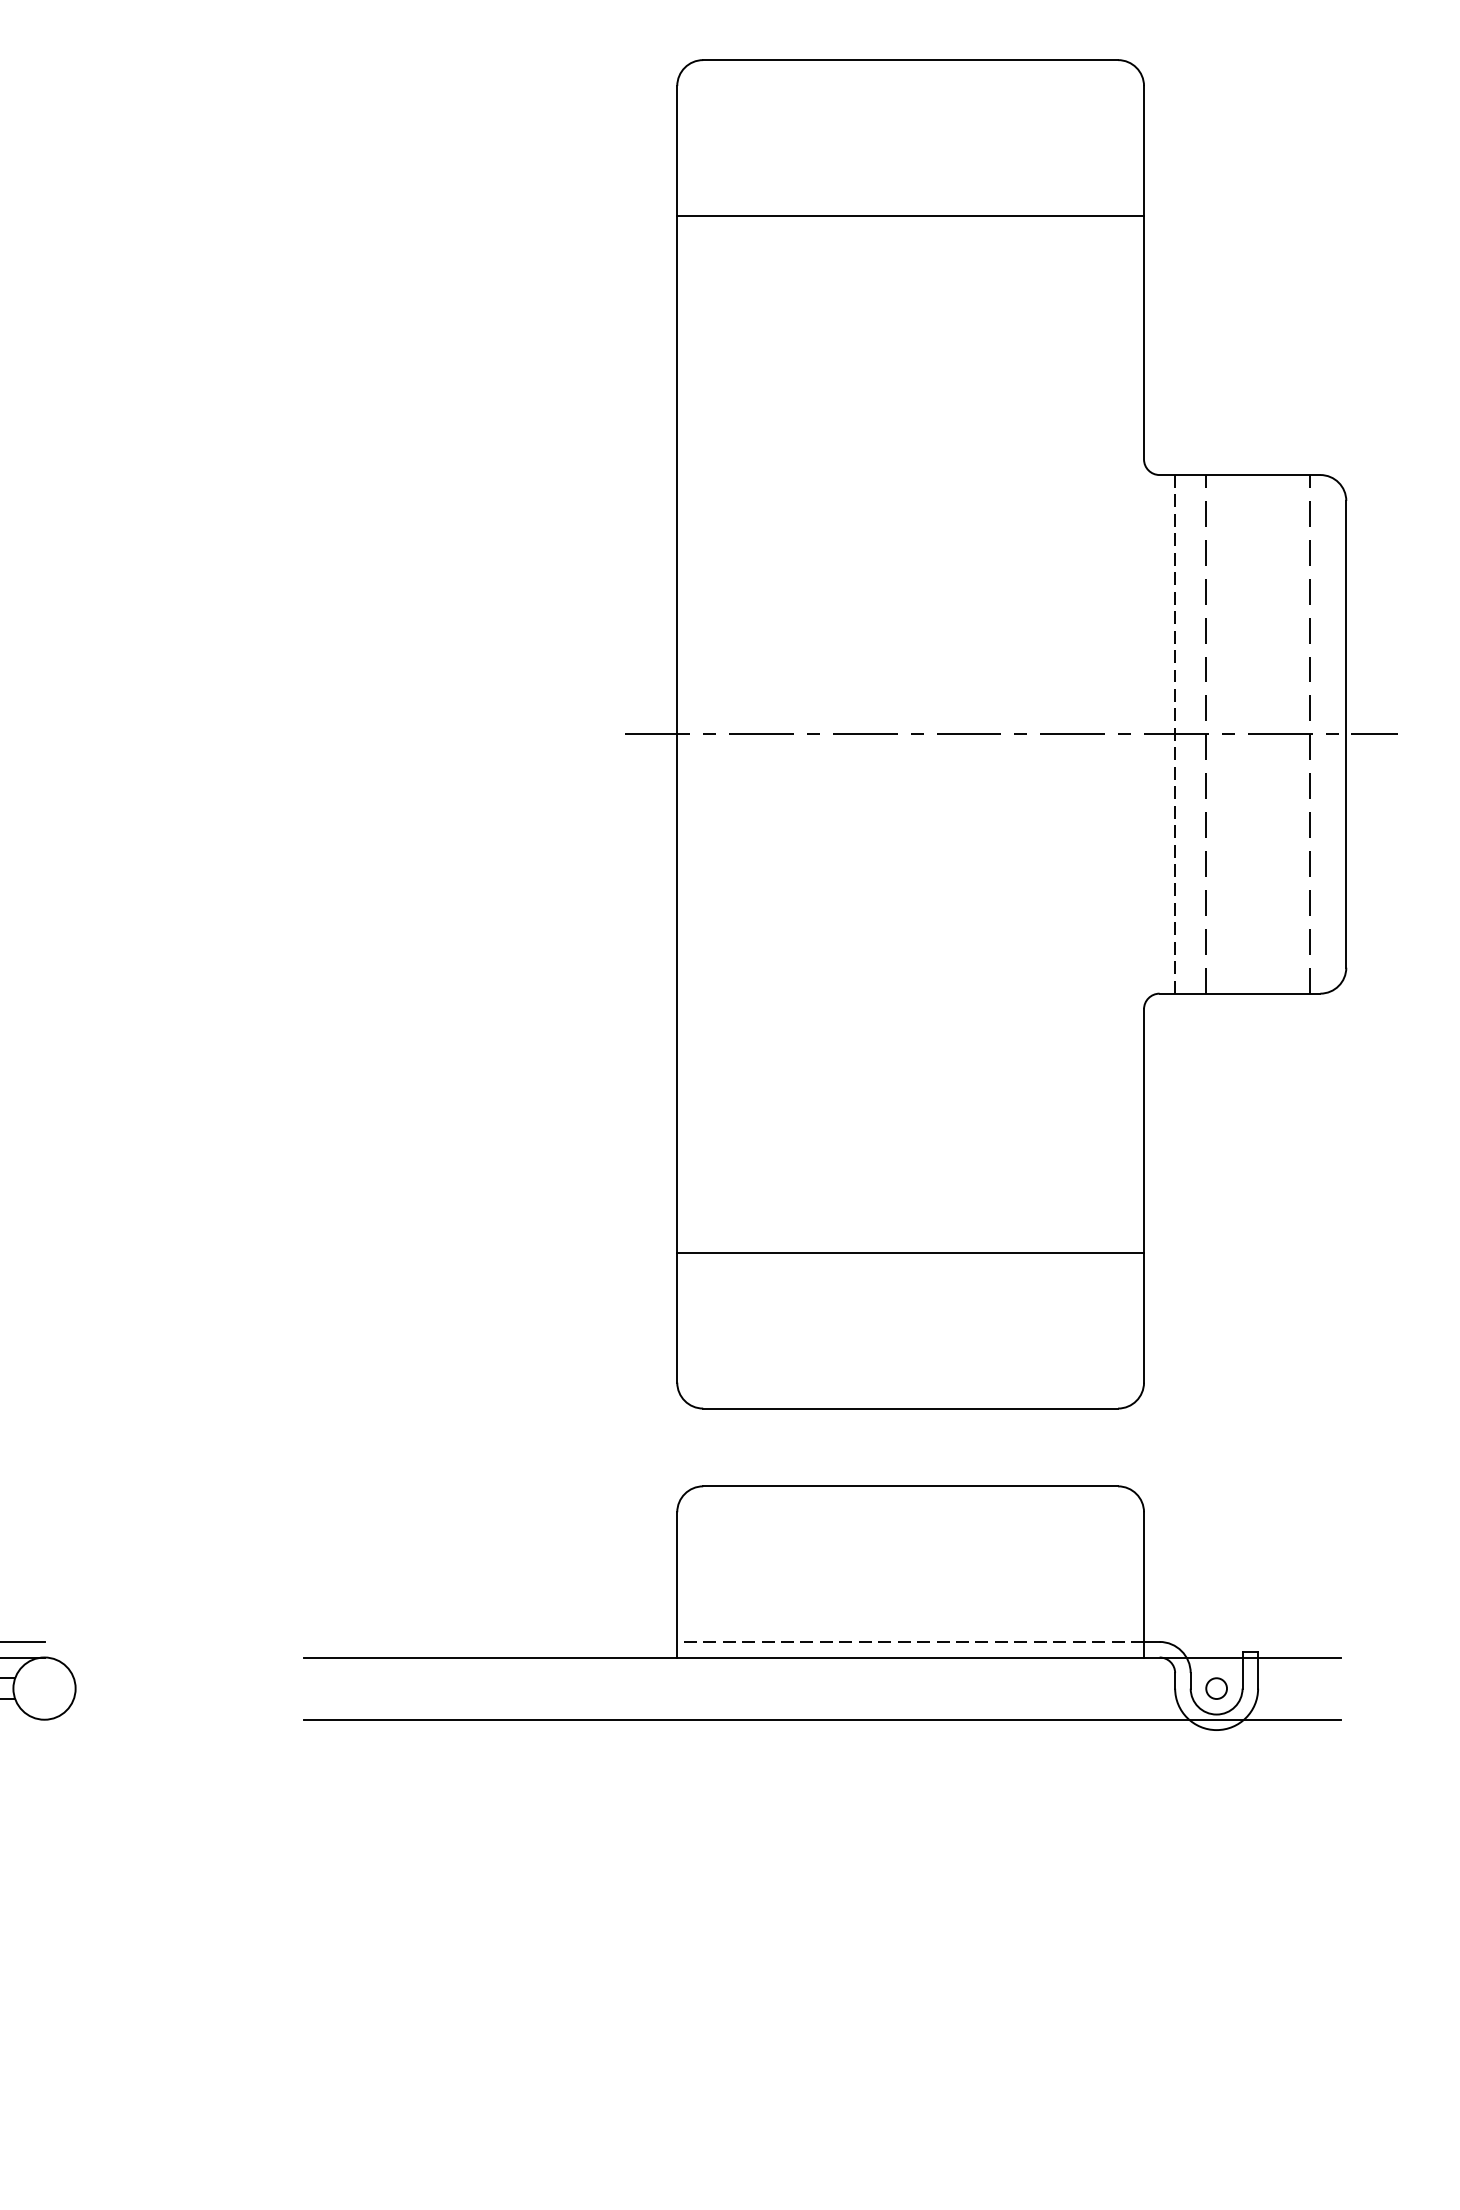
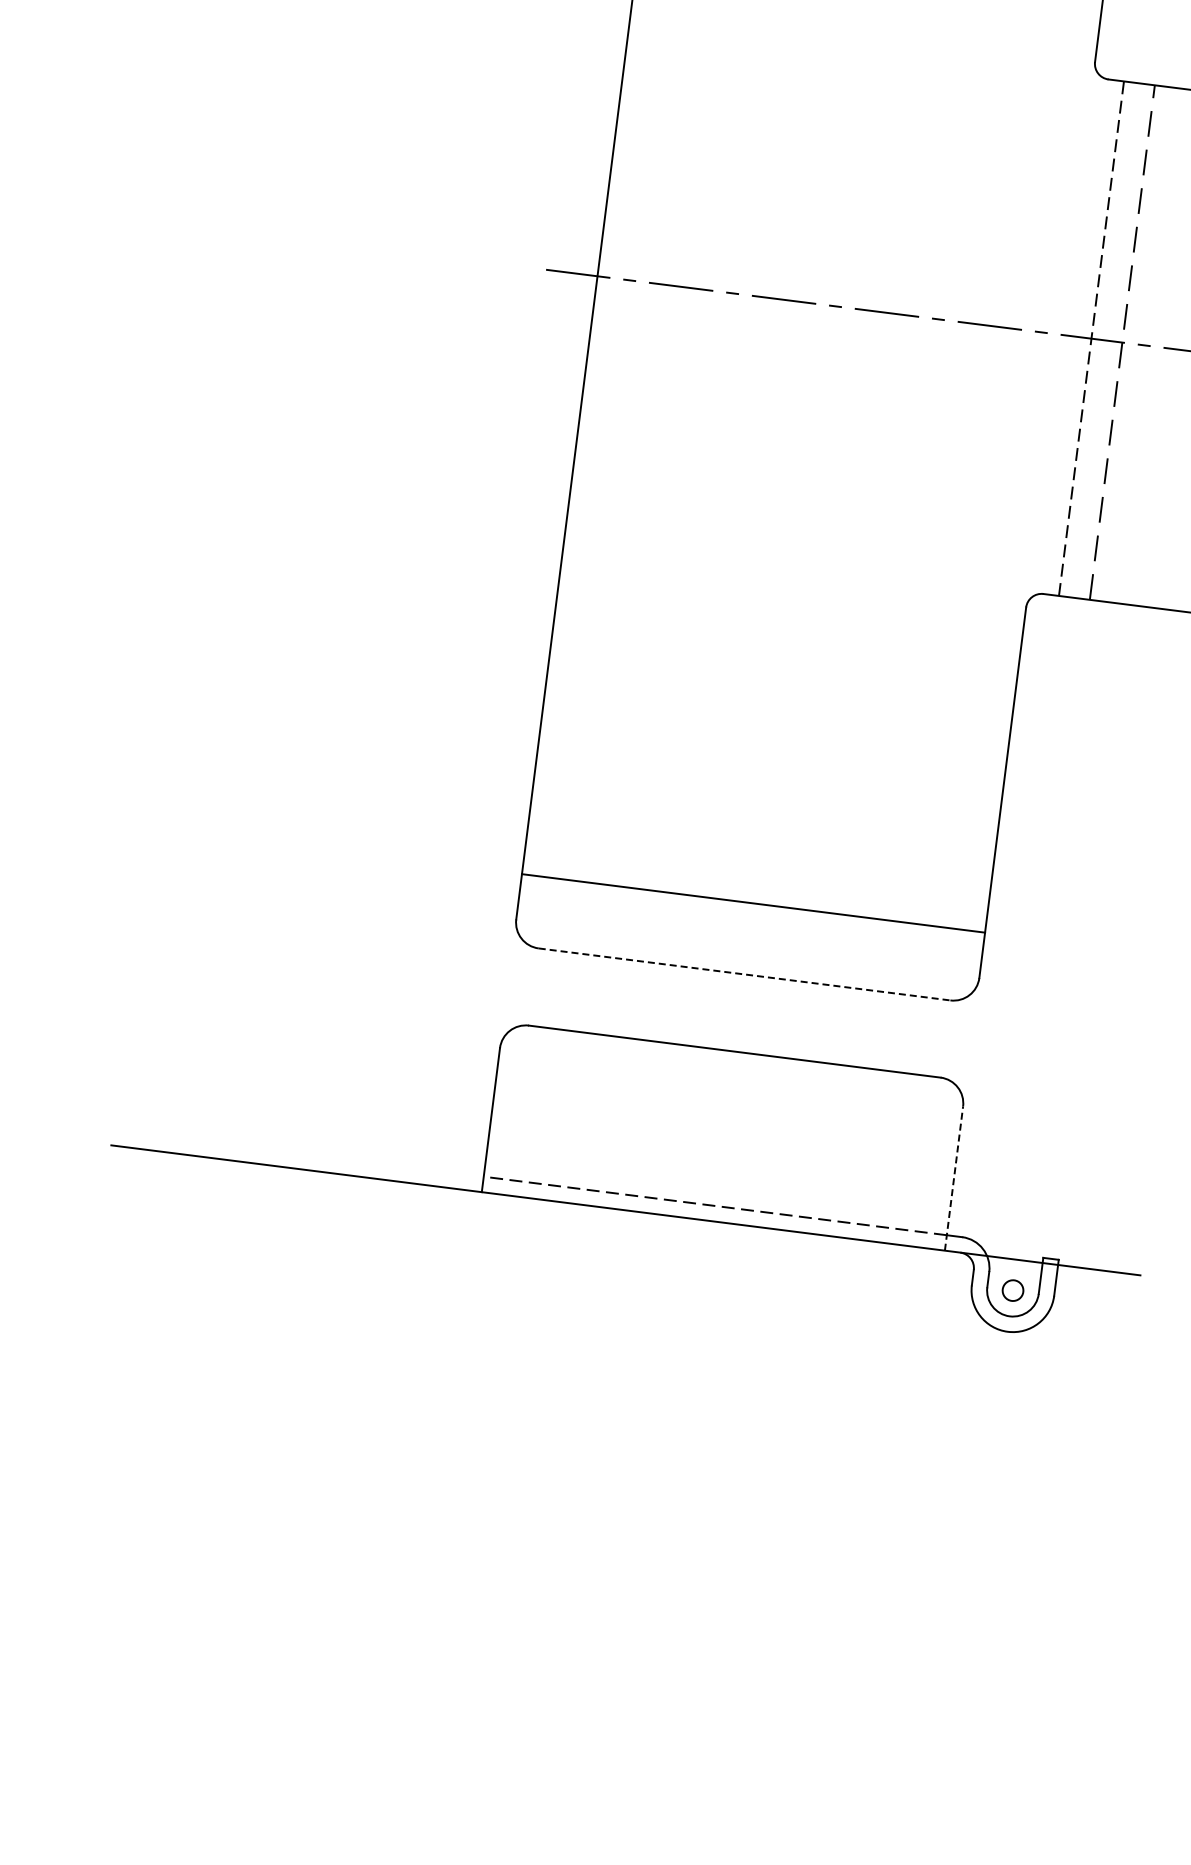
line: (910, 1252) -> (753, 902), moved
line: (911, 1408) -> (745, 974), solid -> dashed
line: (1144, 1584) -> (954, 1178), solid -> dashed
line: (822, 1719) -> (618, 1271), removed

